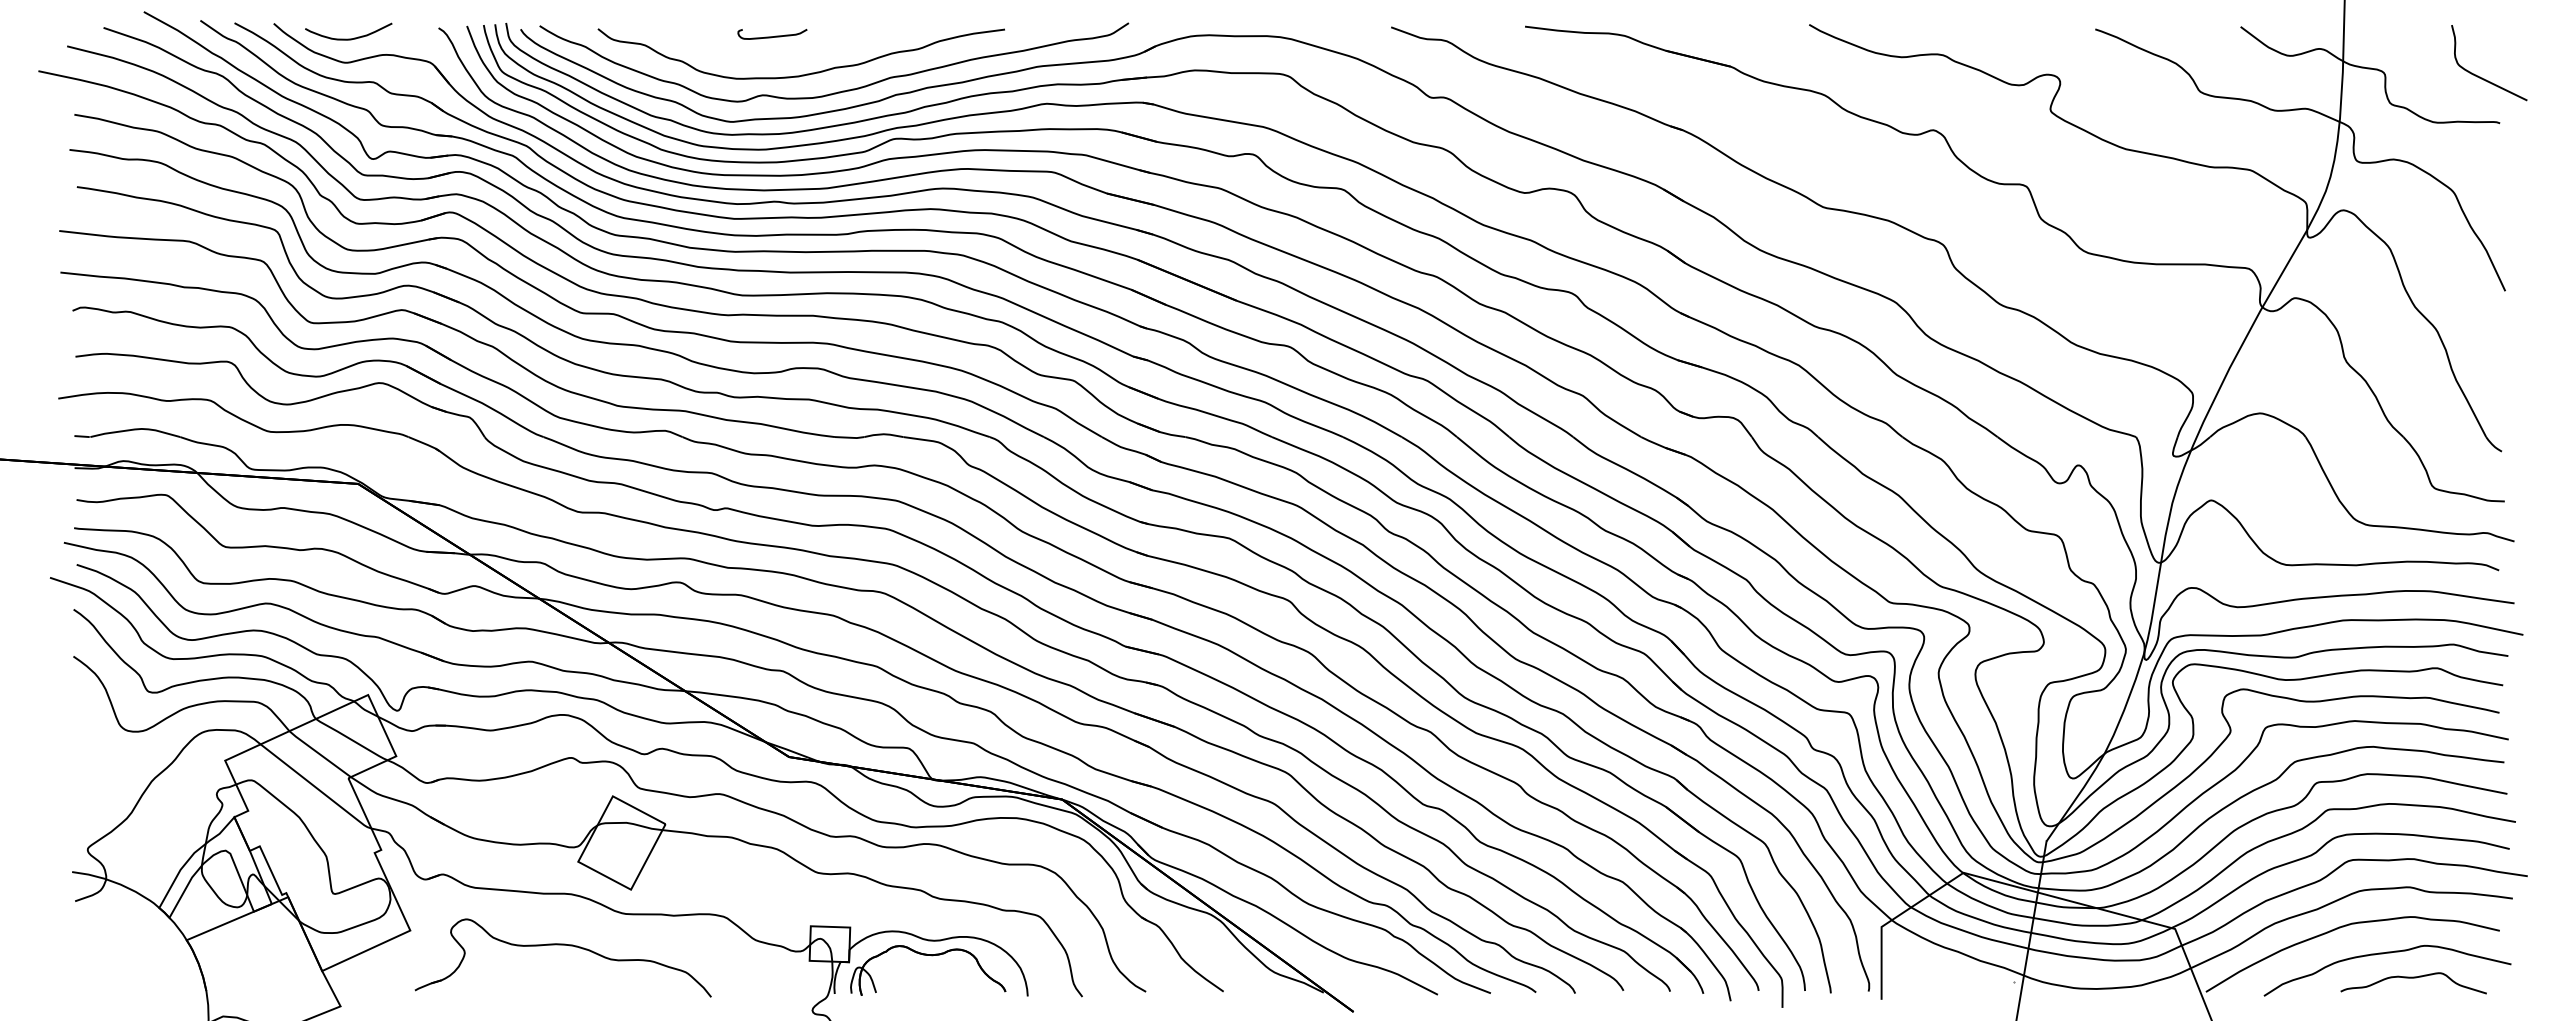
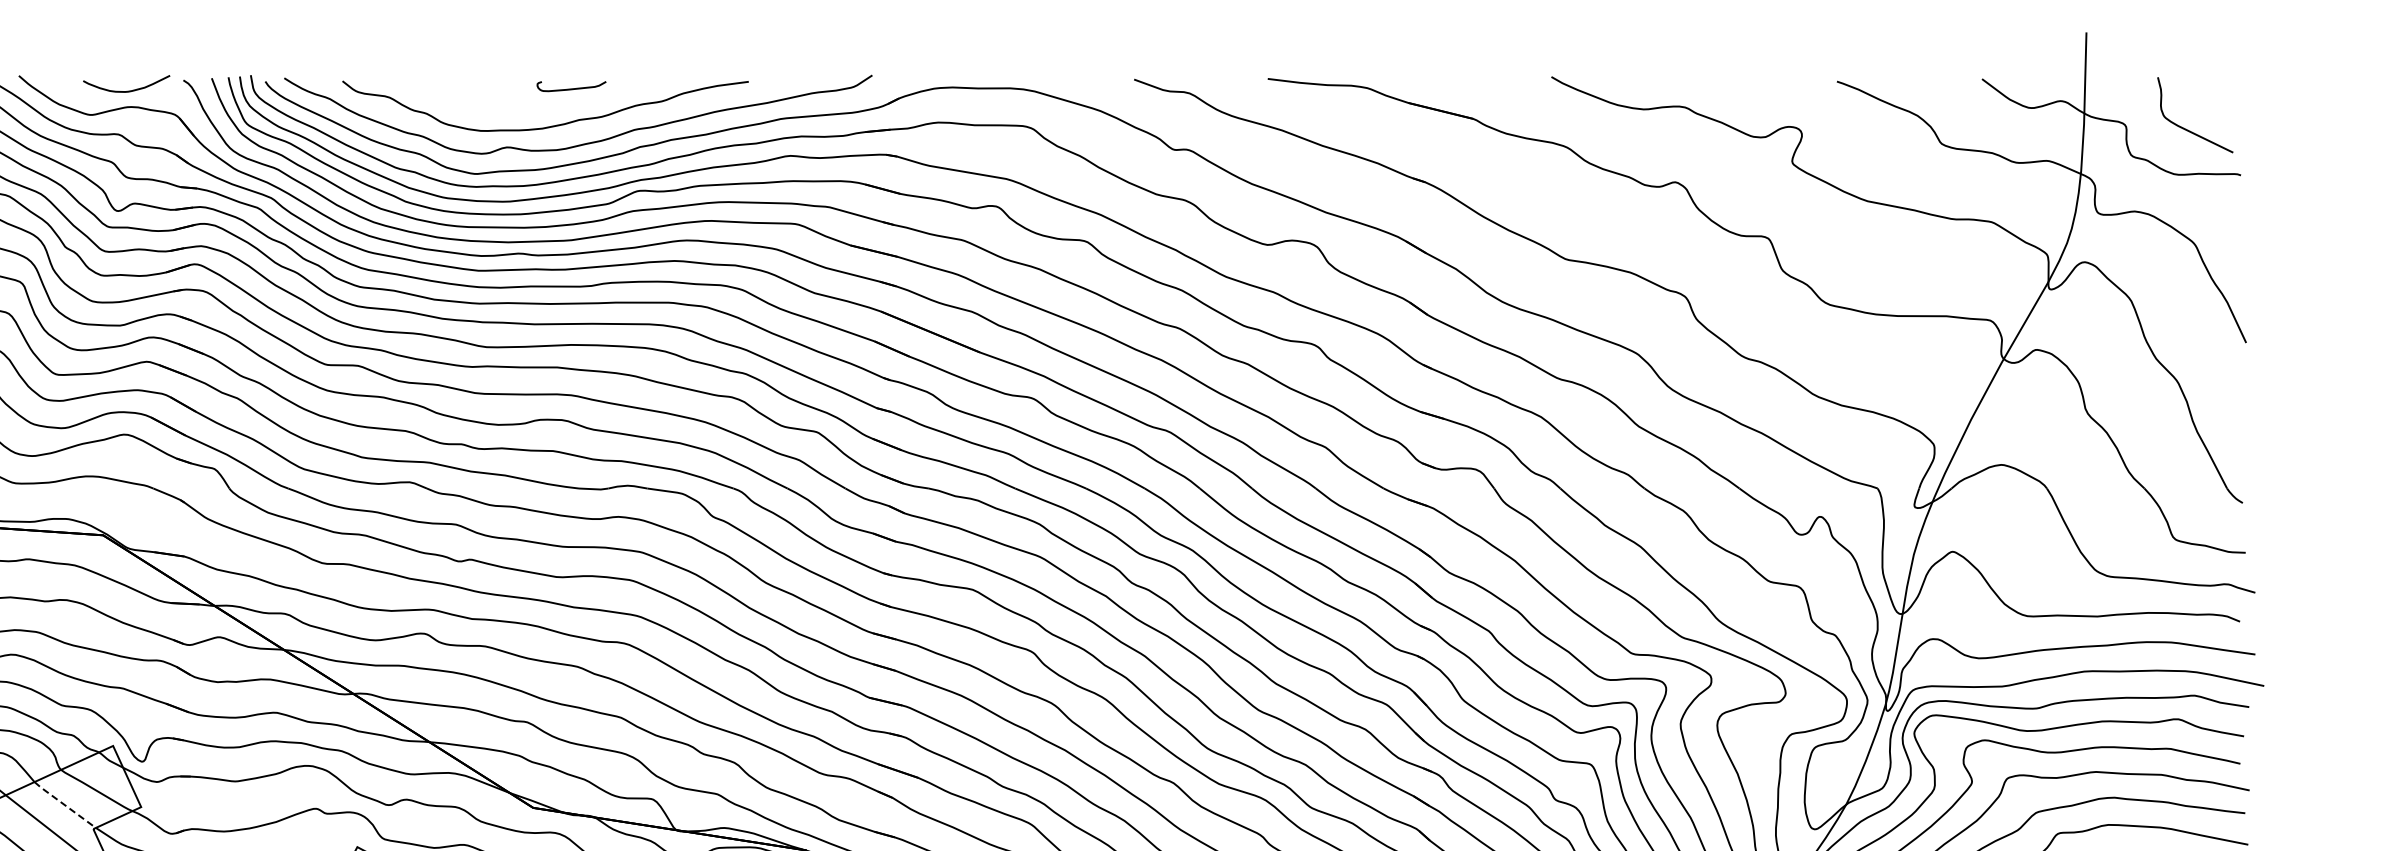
curve: (772, 36) -> (571, 88), moved
curve: (348, 38) -> (126, 90), moved
curve: (2482, 77) -> (2188, 129), moved
line: (319, 754) -> (64, 805), solid -> dashed

